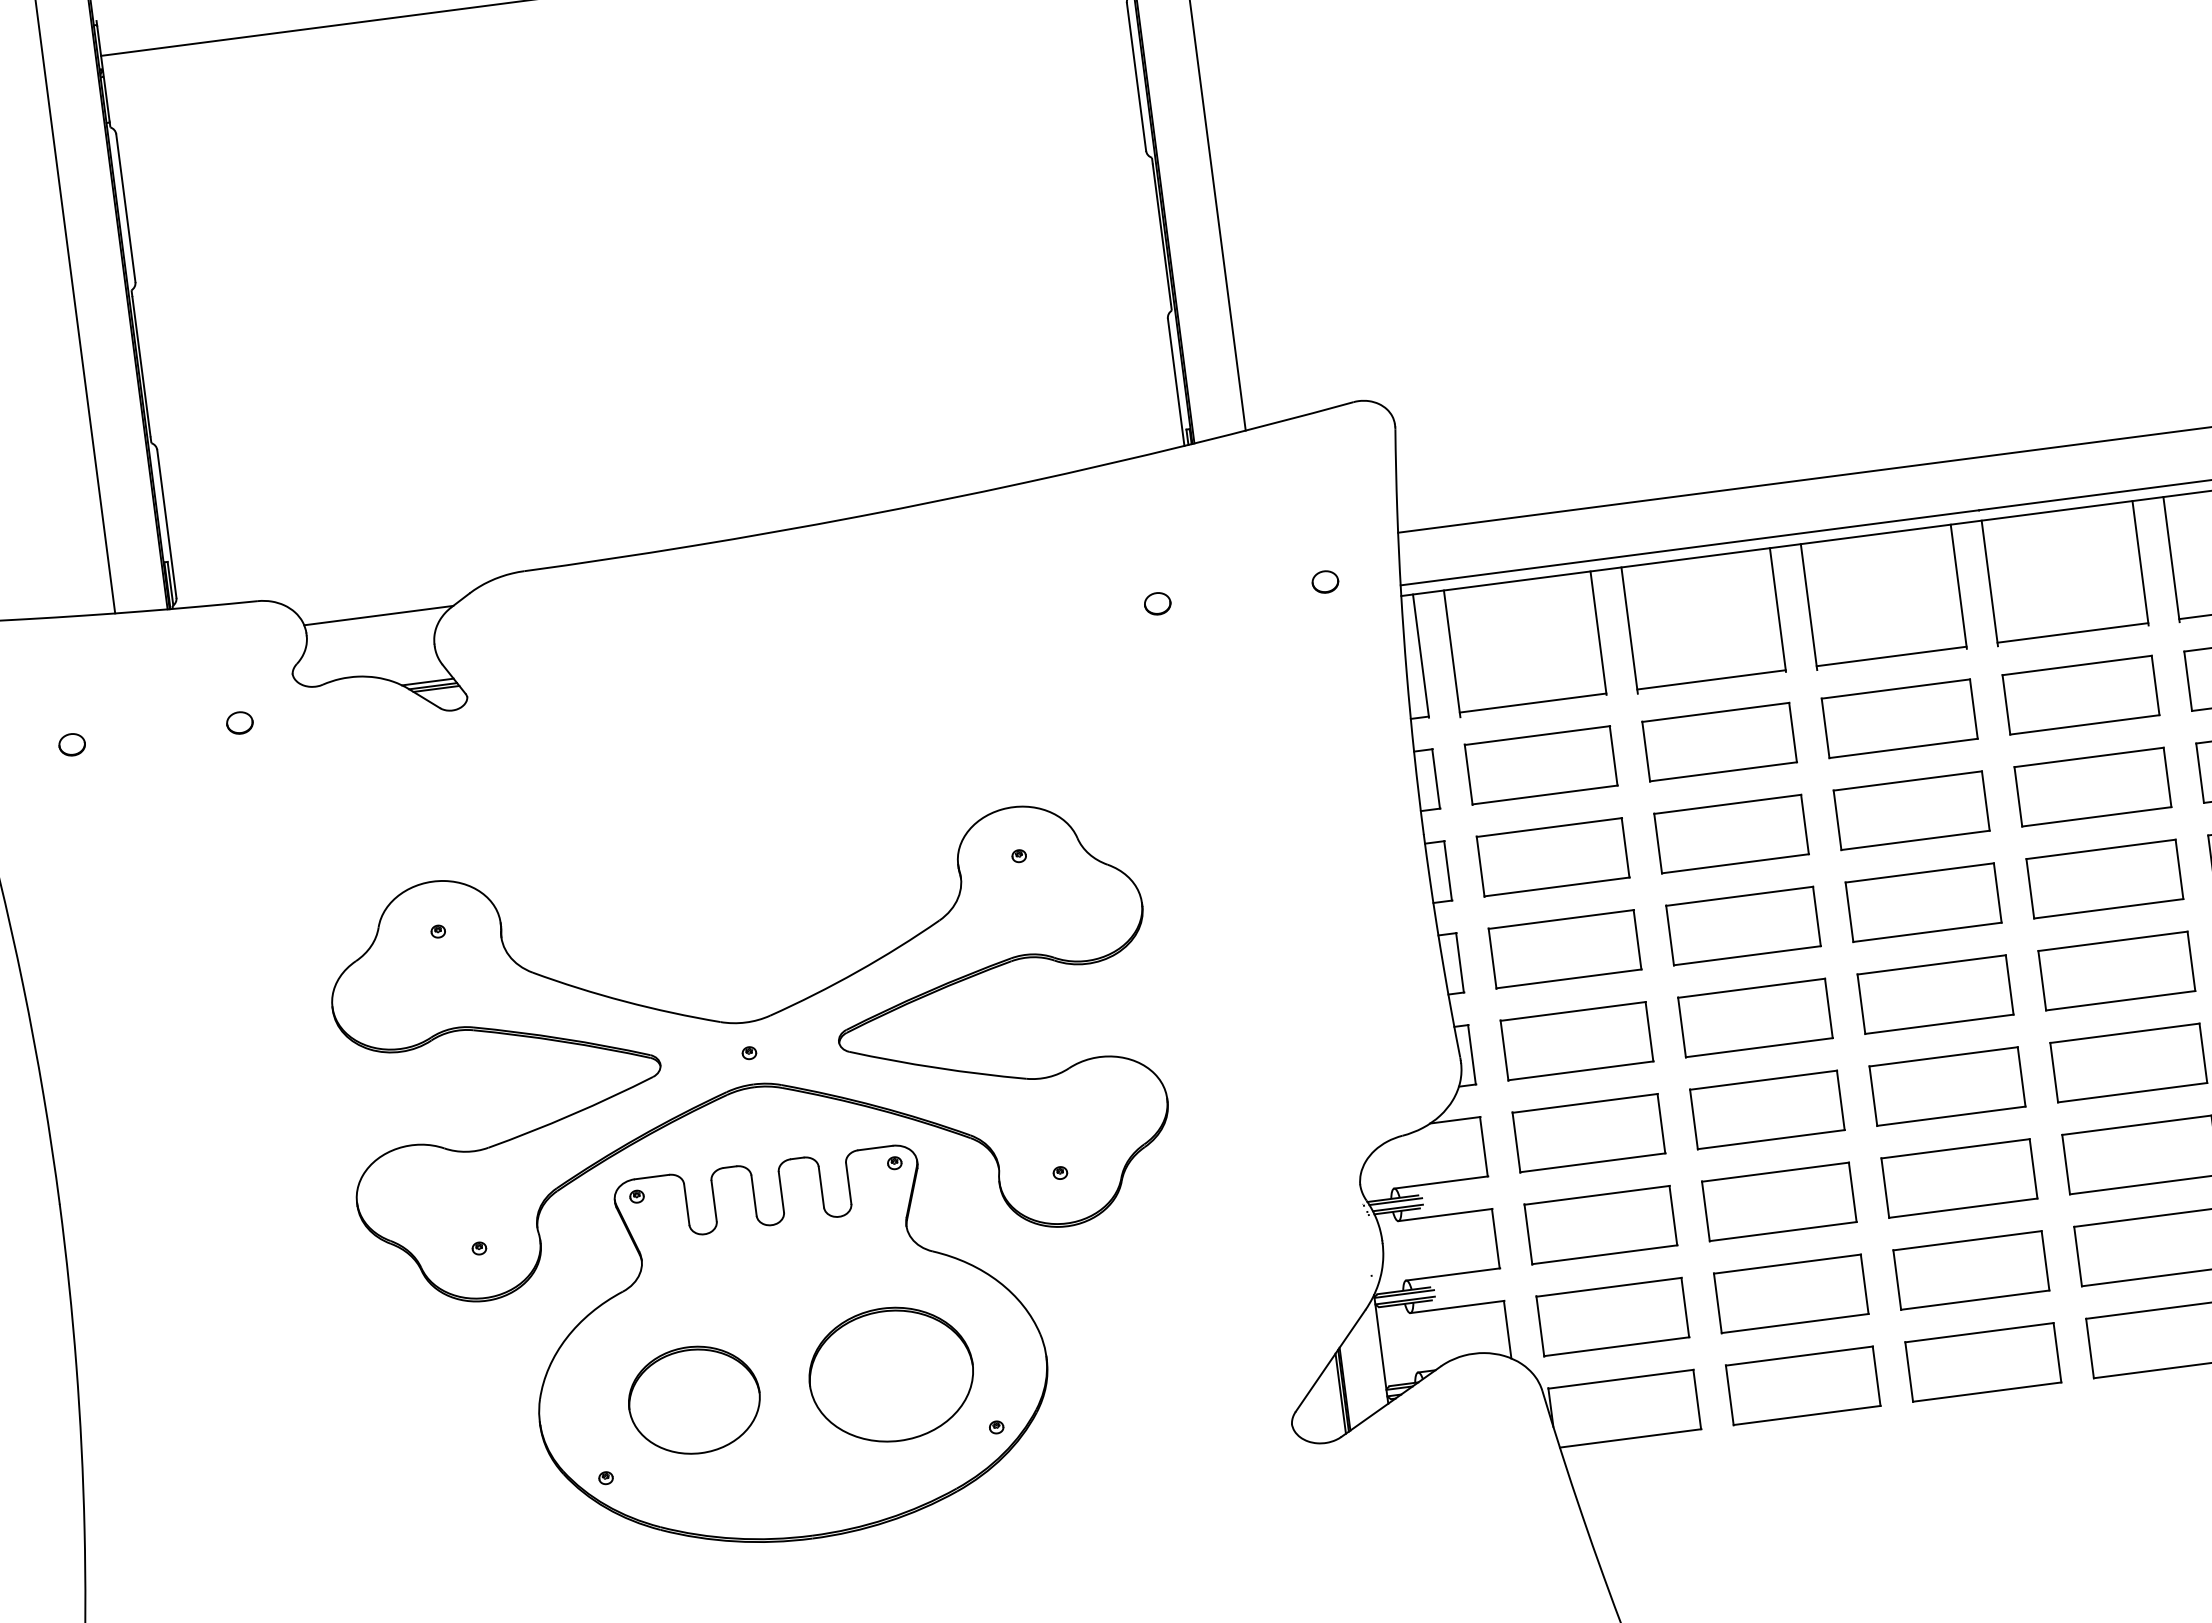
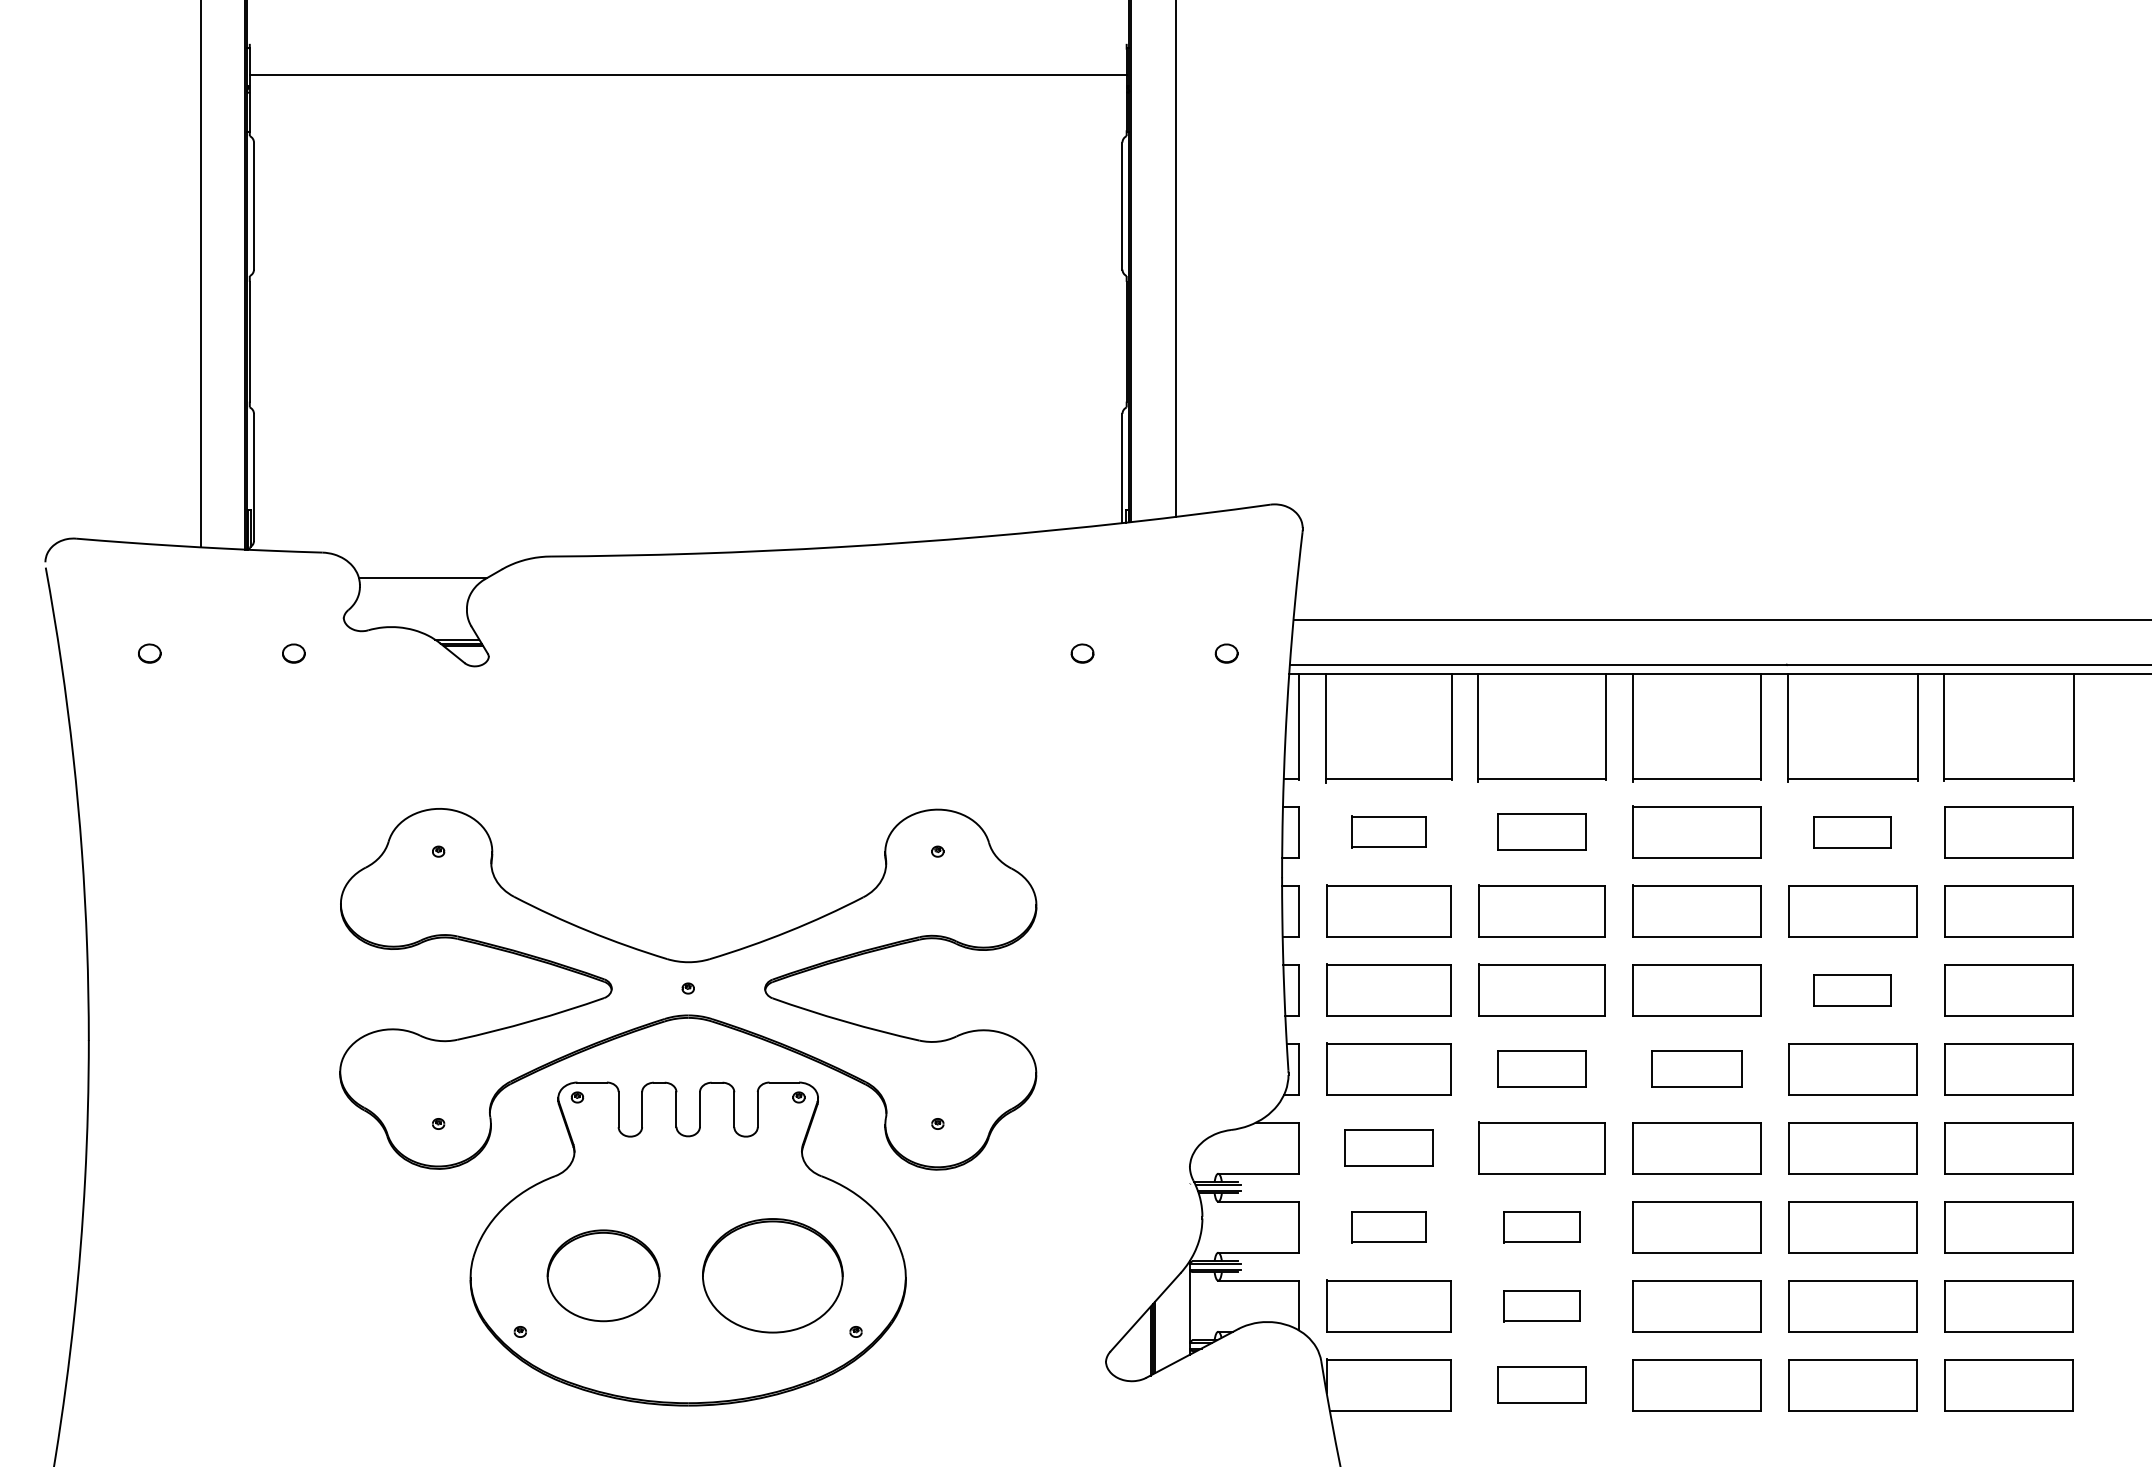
part: (2080, 695) -> (1852, 832), size x0.6
part: (1718, 741) -> (1541, 831), size x0.7
part: (1540, 764) -> (1388, 831), size x0.6
part: (2104, 879) -> (1852, 990), size x0.6
part: (1935, 994) -> (1696, 1069), size x0.7
part: (1754, 1017) -> (1541, 1068), size x0.7
part: (1588, 1132) -> (1388, 1147), size x0.7
part: (1778, 1201) -> (1541, 1226), size x0.6
part: (1600, 1224) -> (1388, 1226), size x0.6
part: (1790, 1293) -> (1541, 1305), size x0.6
part: (1802, 1384) -> (1541, 1384), size x0.7

